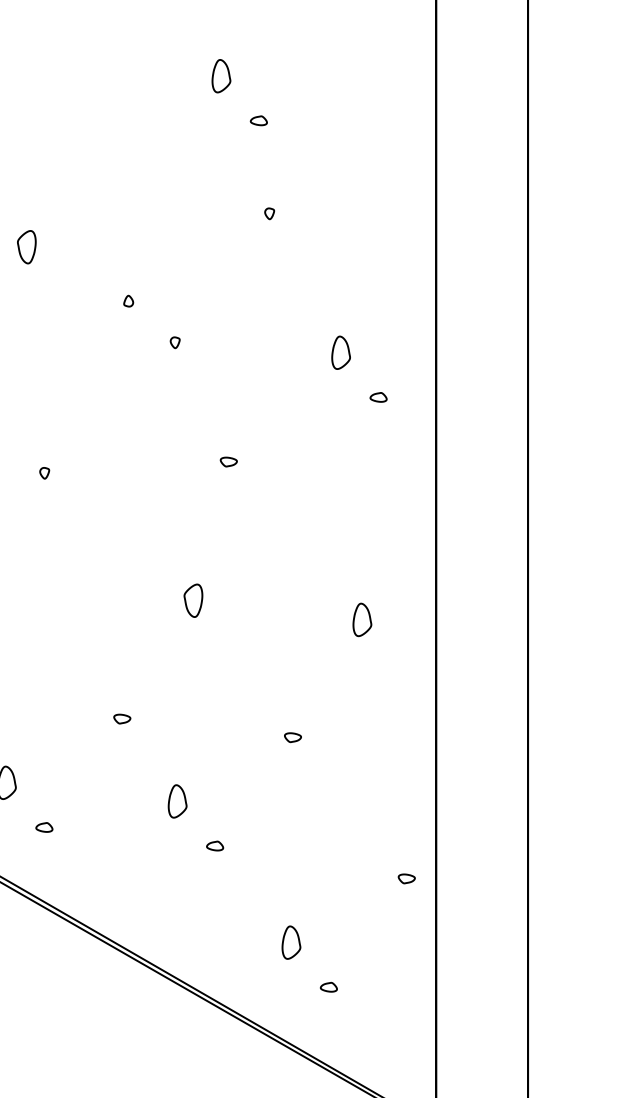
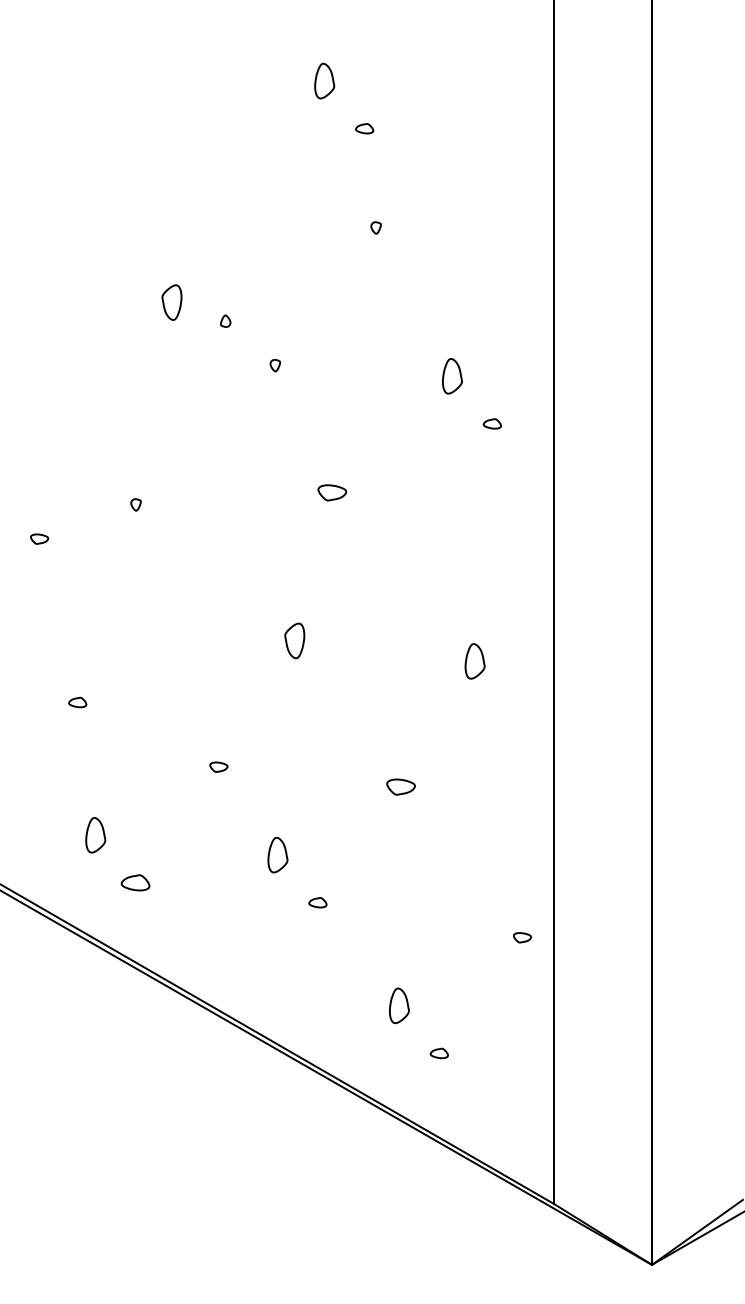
part: (26, 247) -> (171, 302), moved
part: (228, 461) -> (332, 492), size x1.6
part: (292, 737) -> (400, 786), size x1.6
part: (44, 827) -> (135, 882), size x1.6

